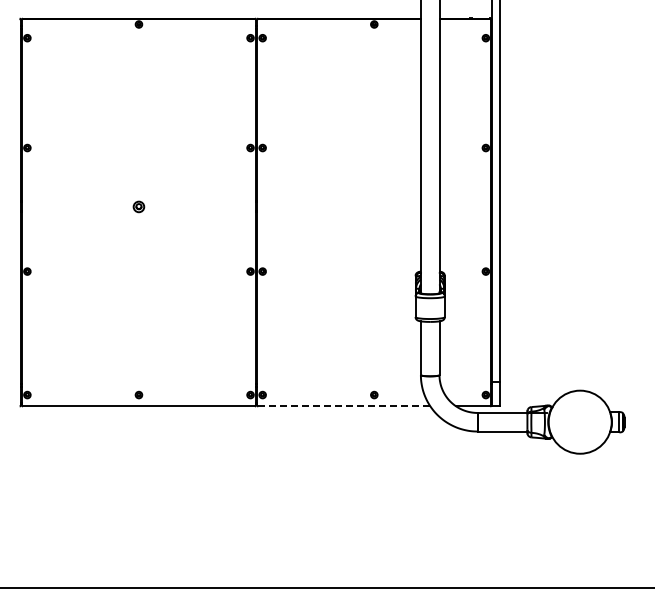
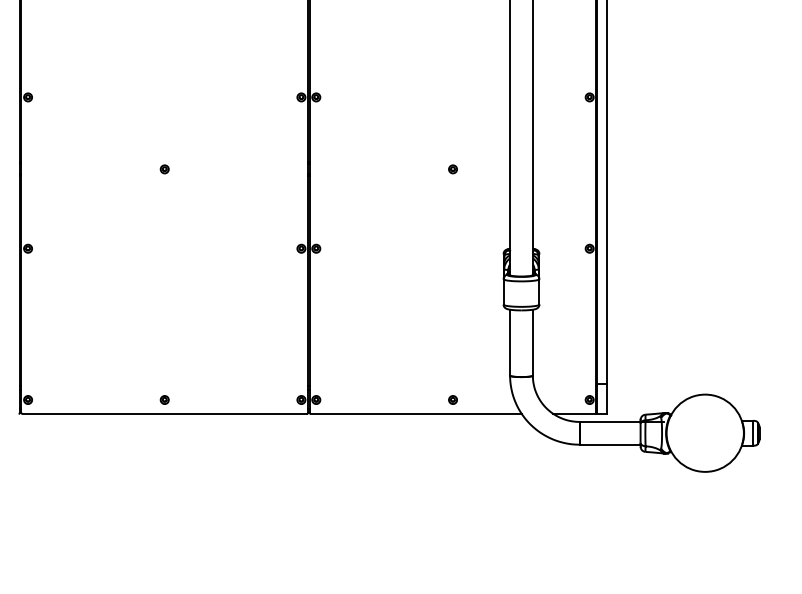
part: (138, 206) -> (164, 169), size x0.62
part: (374, 206) -> (453, 169), added
line: (344, 406) -> (416, 414), dashed -> solid

